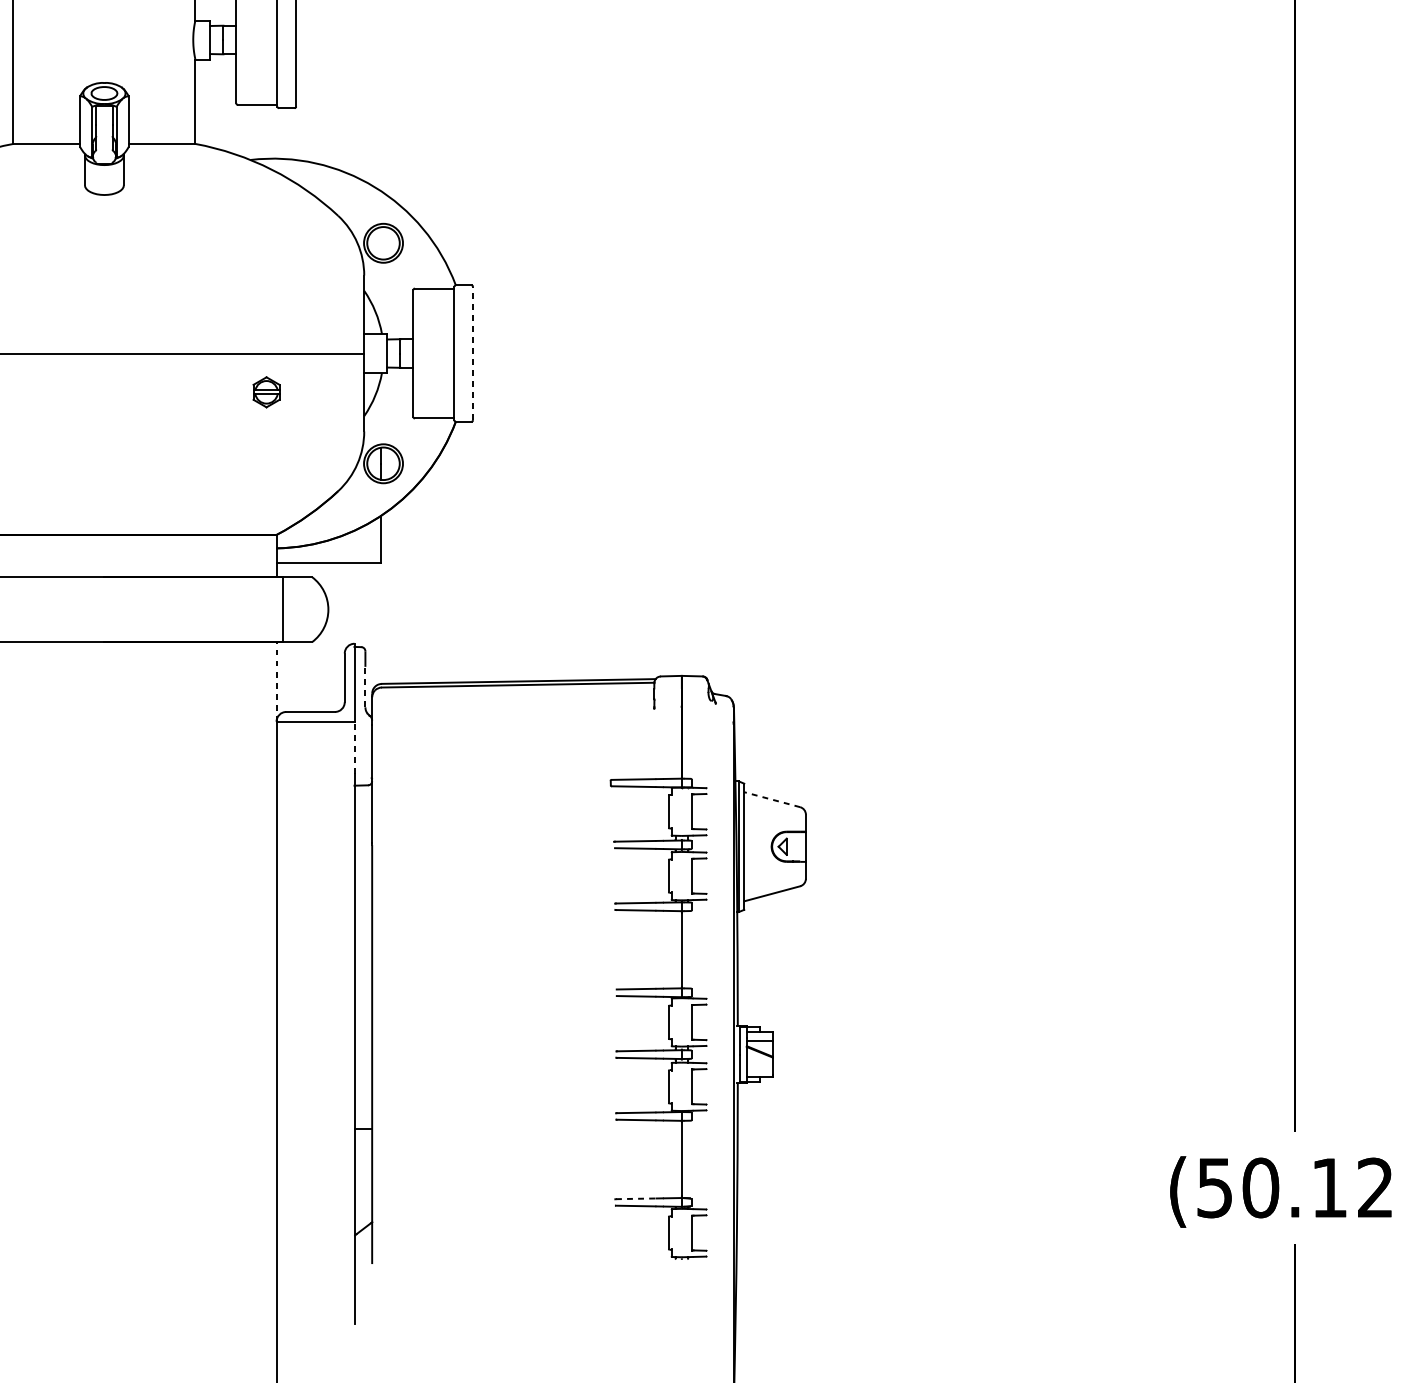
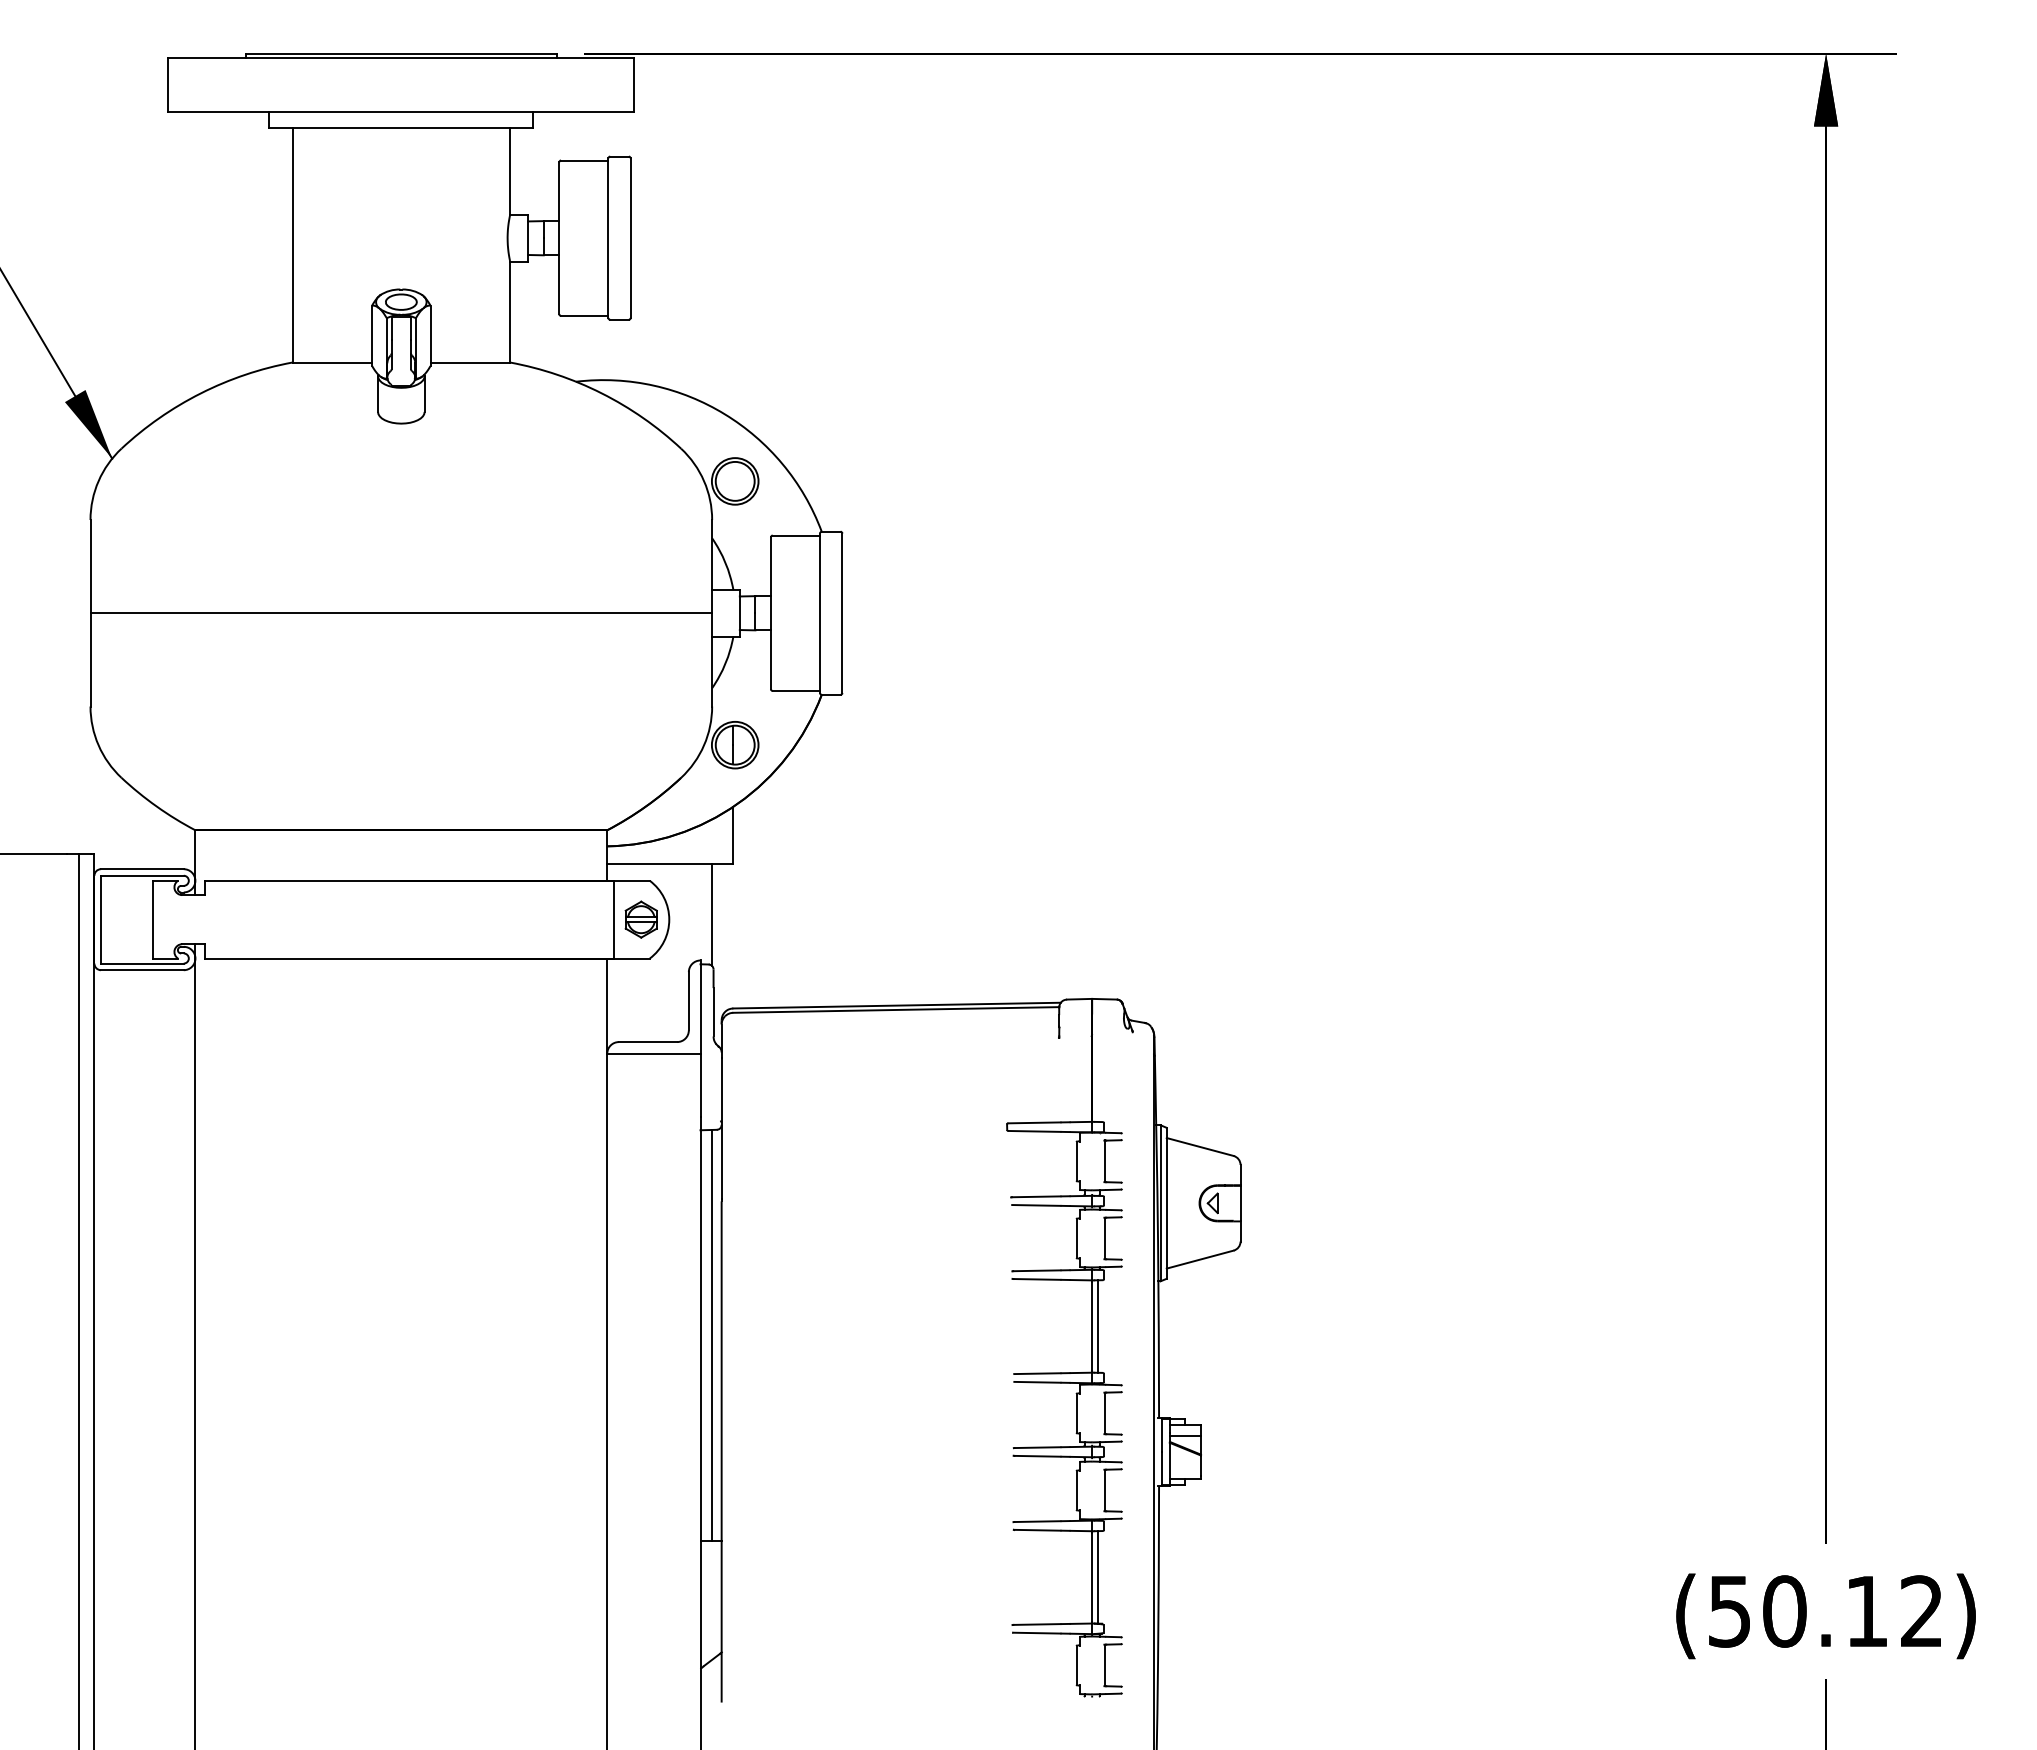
line: (473, 353) -> (842, 613), dashed -> solid
part: (265, 392) -> (640, 919), moved
line: (364, 605) -> (712, 914), added
line: (276, 682) -> (607, 1006), dashed -> solid
line: (365, 686) -> (713, 1011), dashed -> solid
line: (354, 747) -> (700, 1084), dashed -> solid
line: (772, 800) -> (1200, 1147), dashed -> solid
line: (687, 949) -> (1098, 1326), added
line: (364, 957) -> (712, 1335), added
line: (687, 1159) -> (1098, 1577), added
line: (635, 1198) -> (1036, 1624), dashed -> solid

